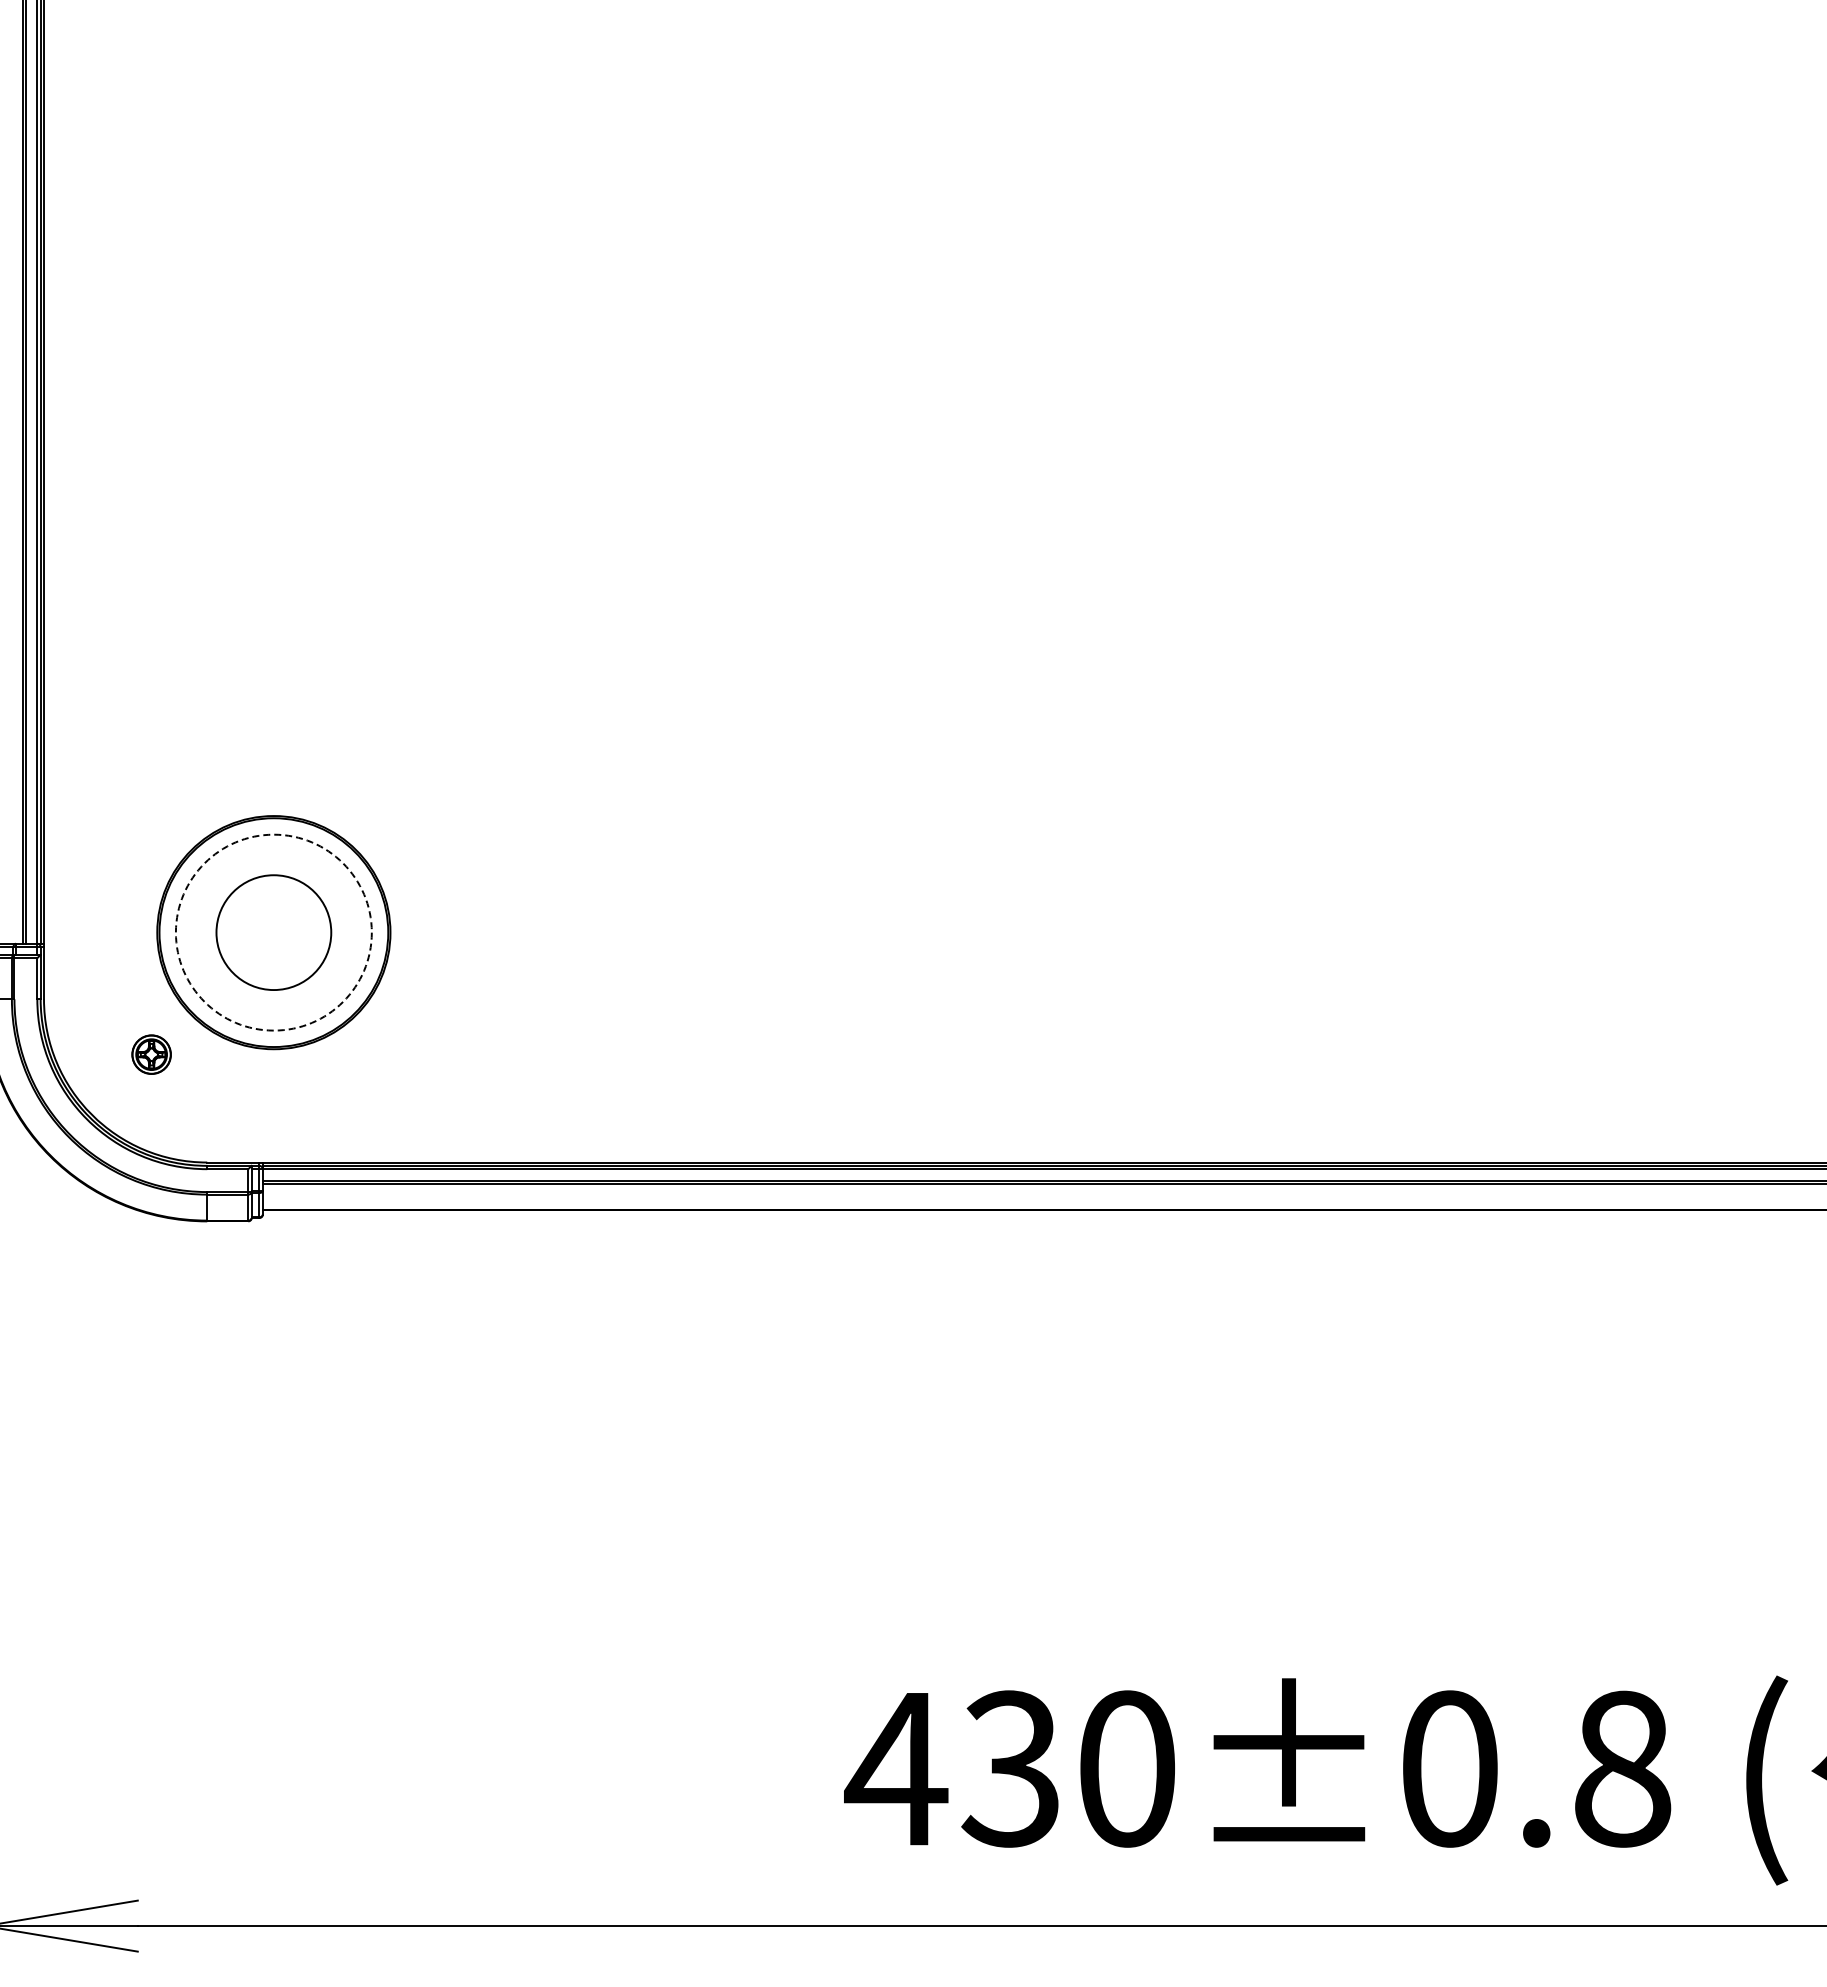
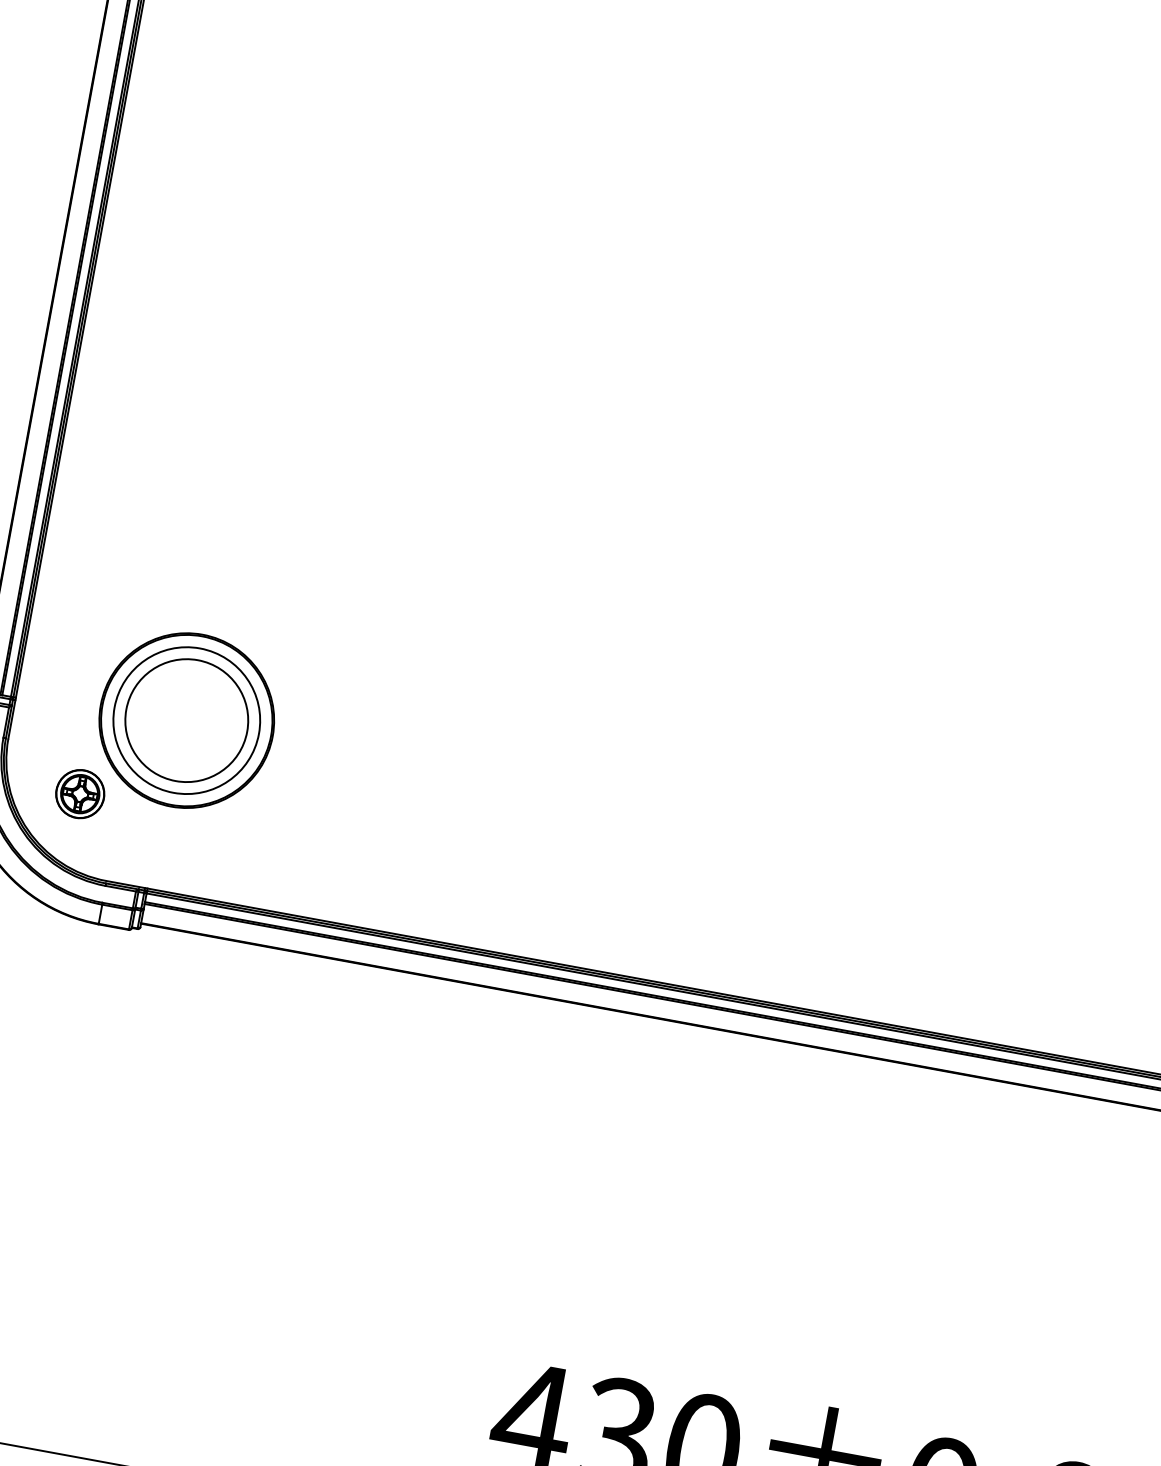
circle: (273, 932) -> (186, 720), dashed -> solid
circle: (273, 932) -> (186, 720), size x1.43
part: (151, 1054) -> (80, 793), size x1.67

